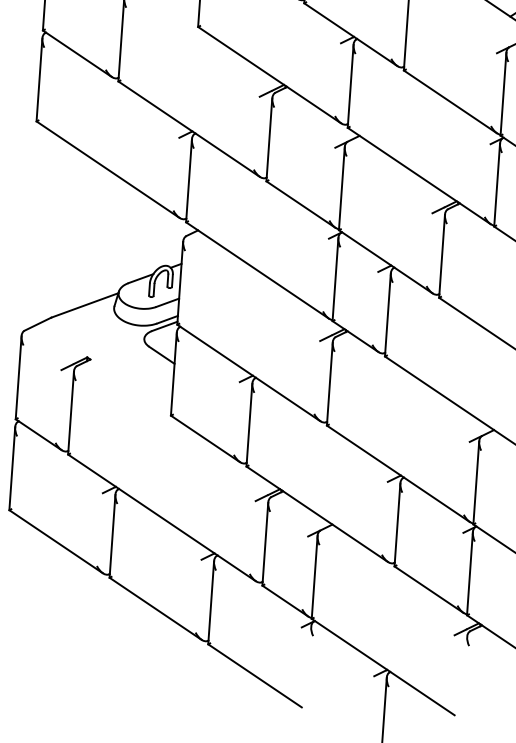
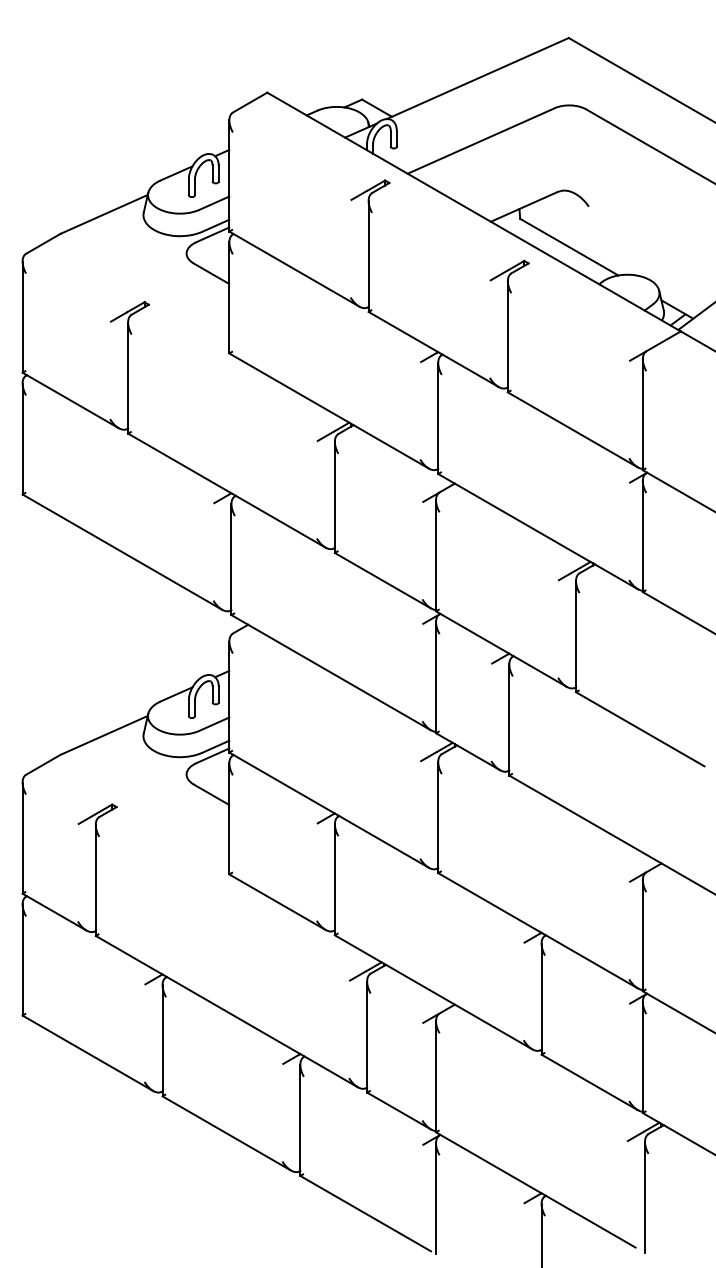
line: (308, 668) -> (436, 1198), added
line: (463, 677) -> (644, 1196), added

